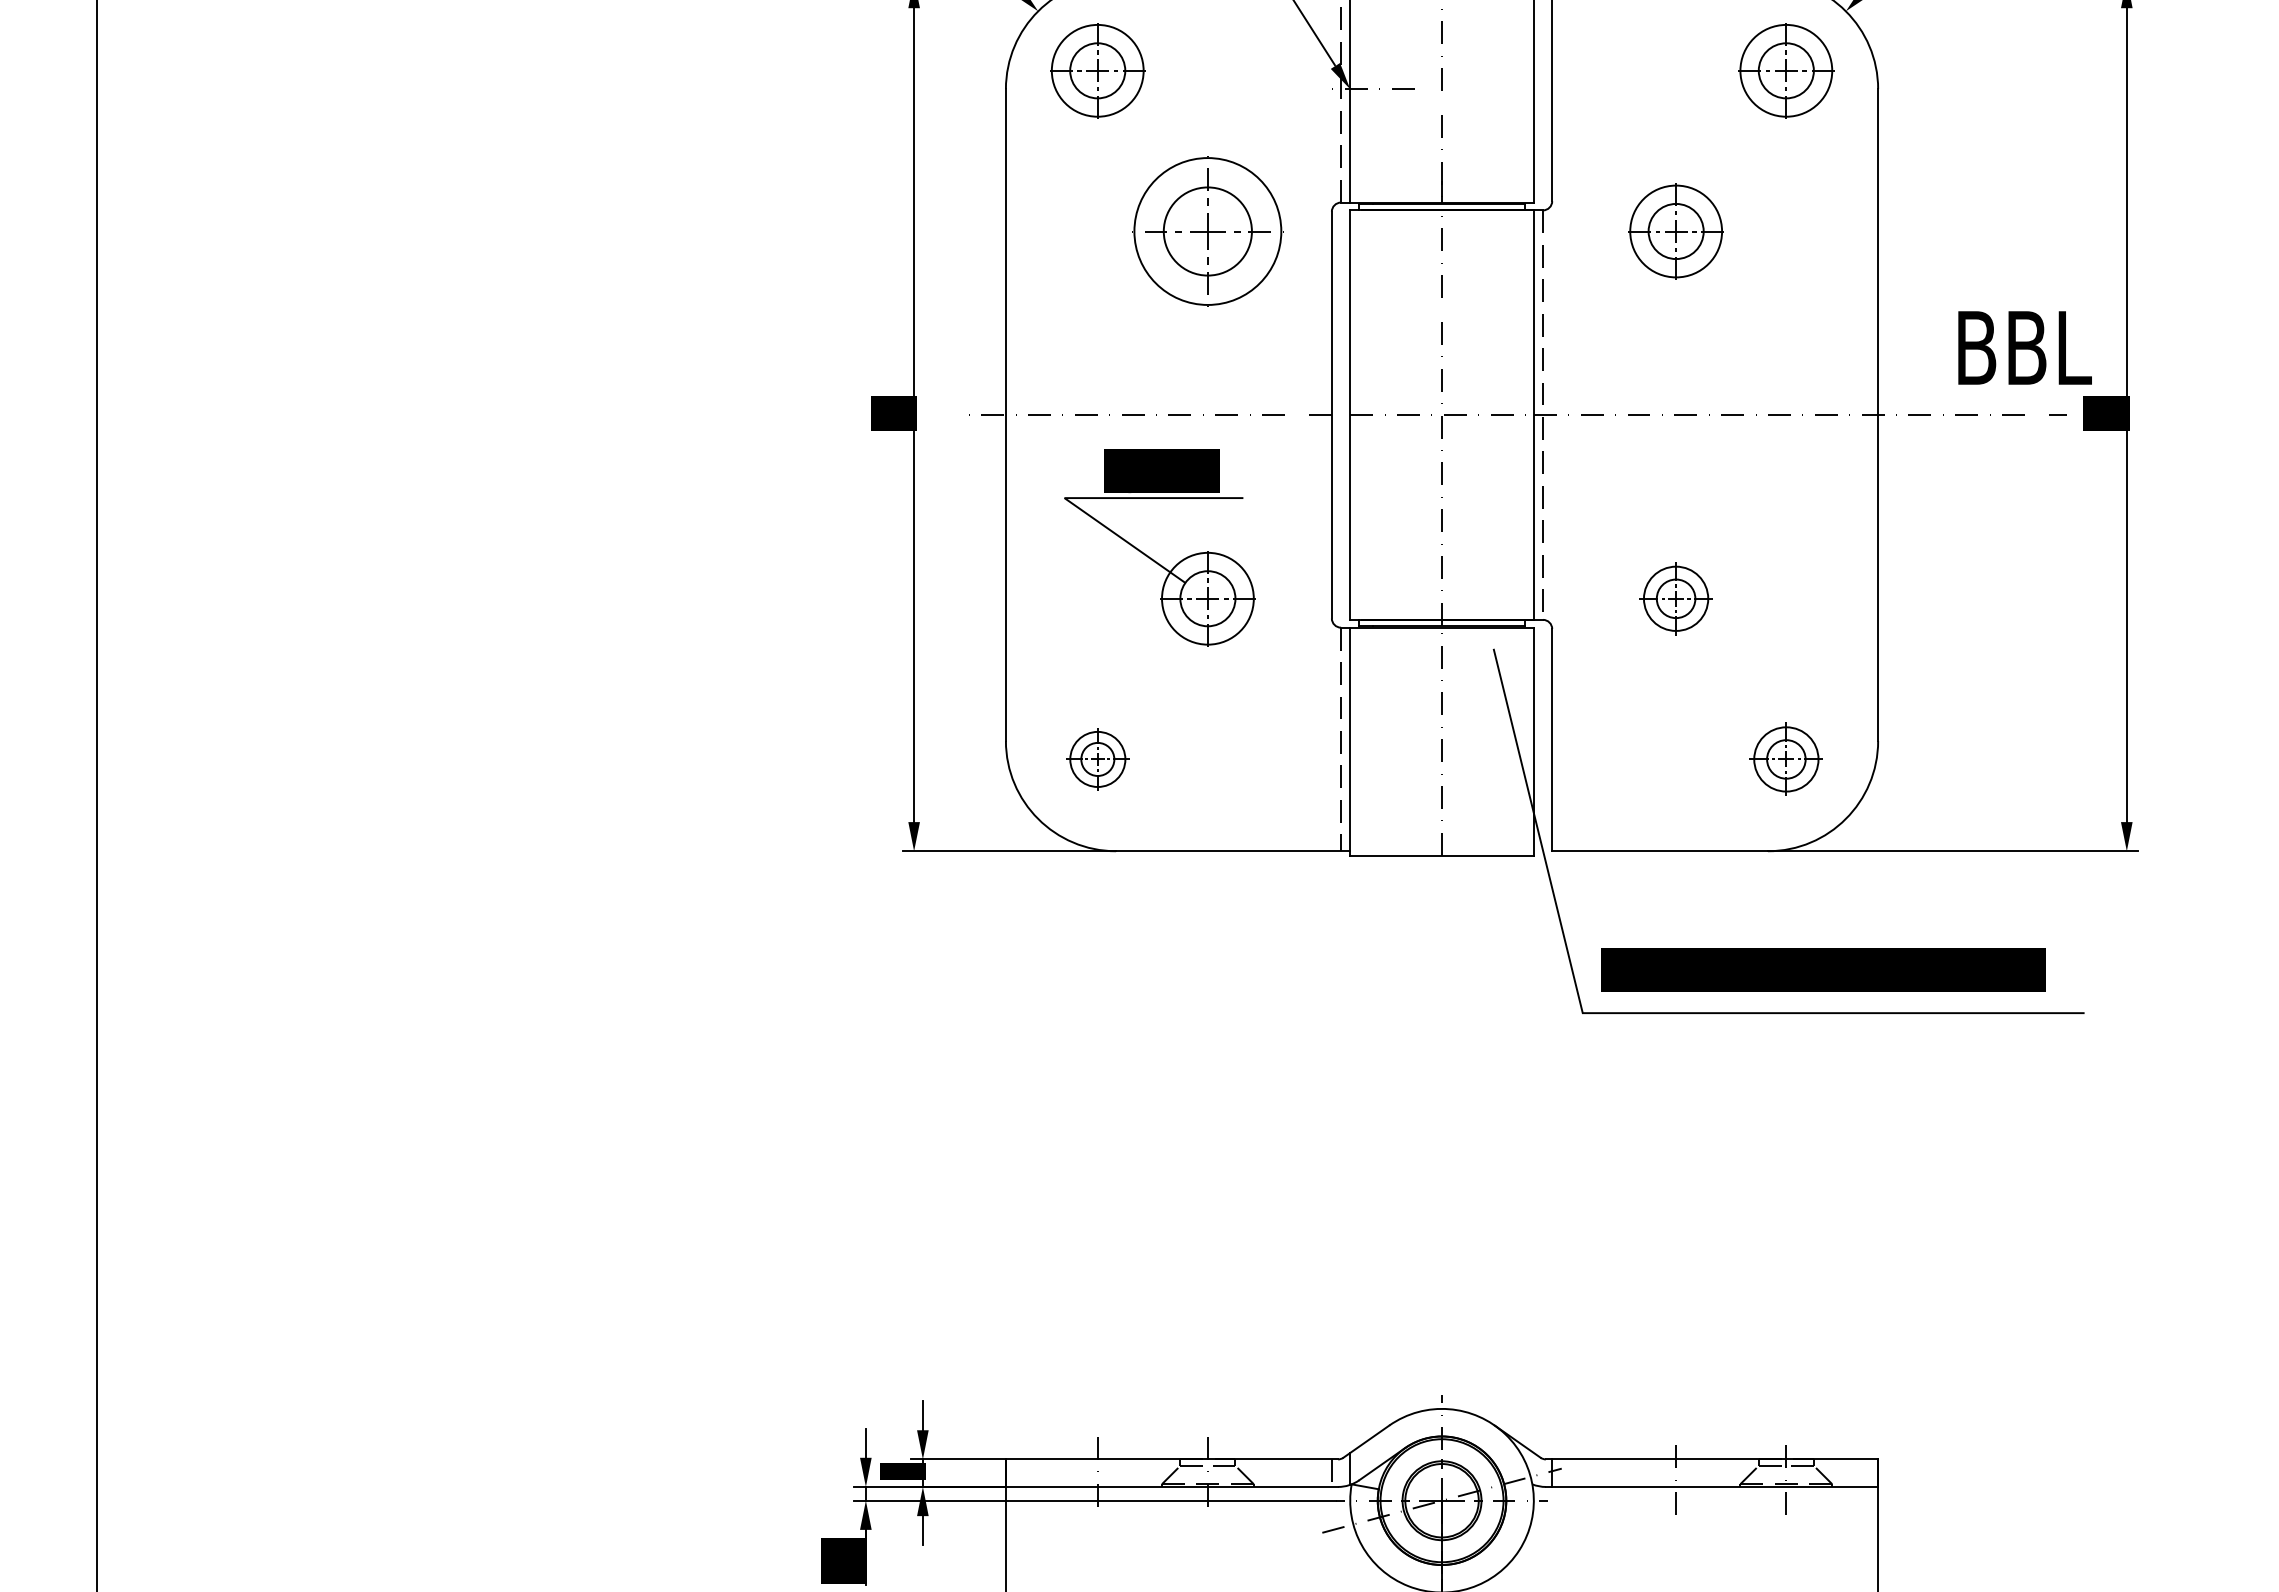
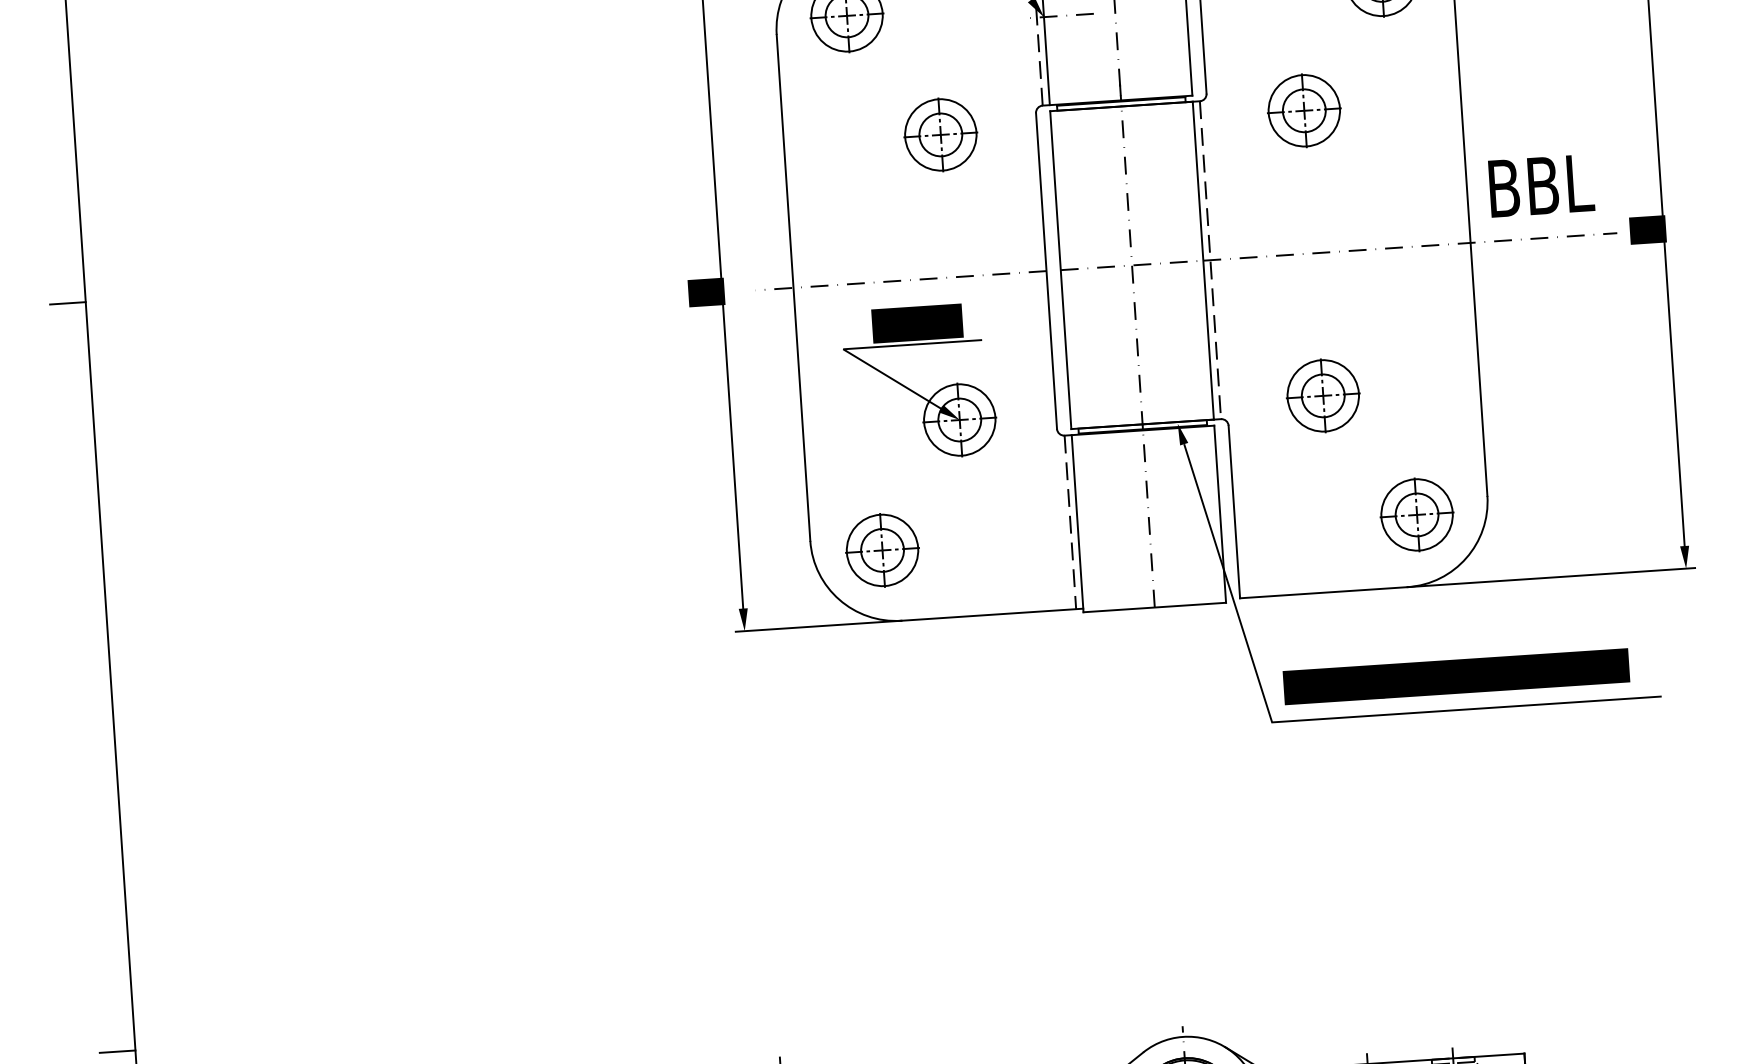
part: (1207, 231) -> (940, 134), size x0.62
text: (2024, 347) -> (1541, 185), moved
line: (74, 373) -> (68, 303), added
fill: (1194, 588) -> (948, 412), added
part: (1675, 598) -> (1322, 395), size x1.43
fill: (1493, 636) -> (1183, 434), added
part: (1097, 759) -> (882, 550), size x1.67
part: (1786, 759) -> (1417, 514), size x1.43
line: (74, 1337) -> (118, 1051), added

